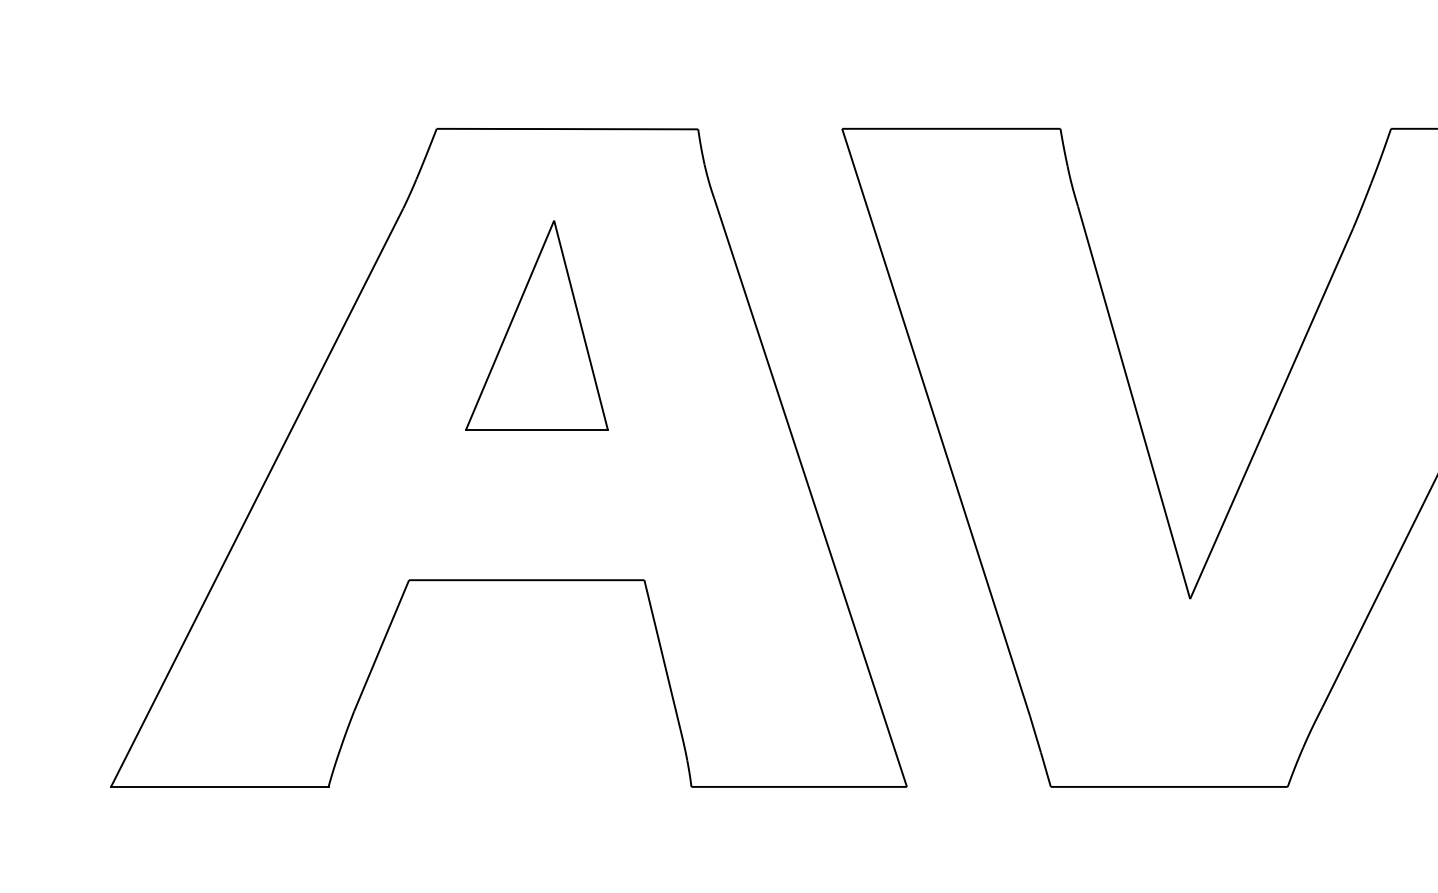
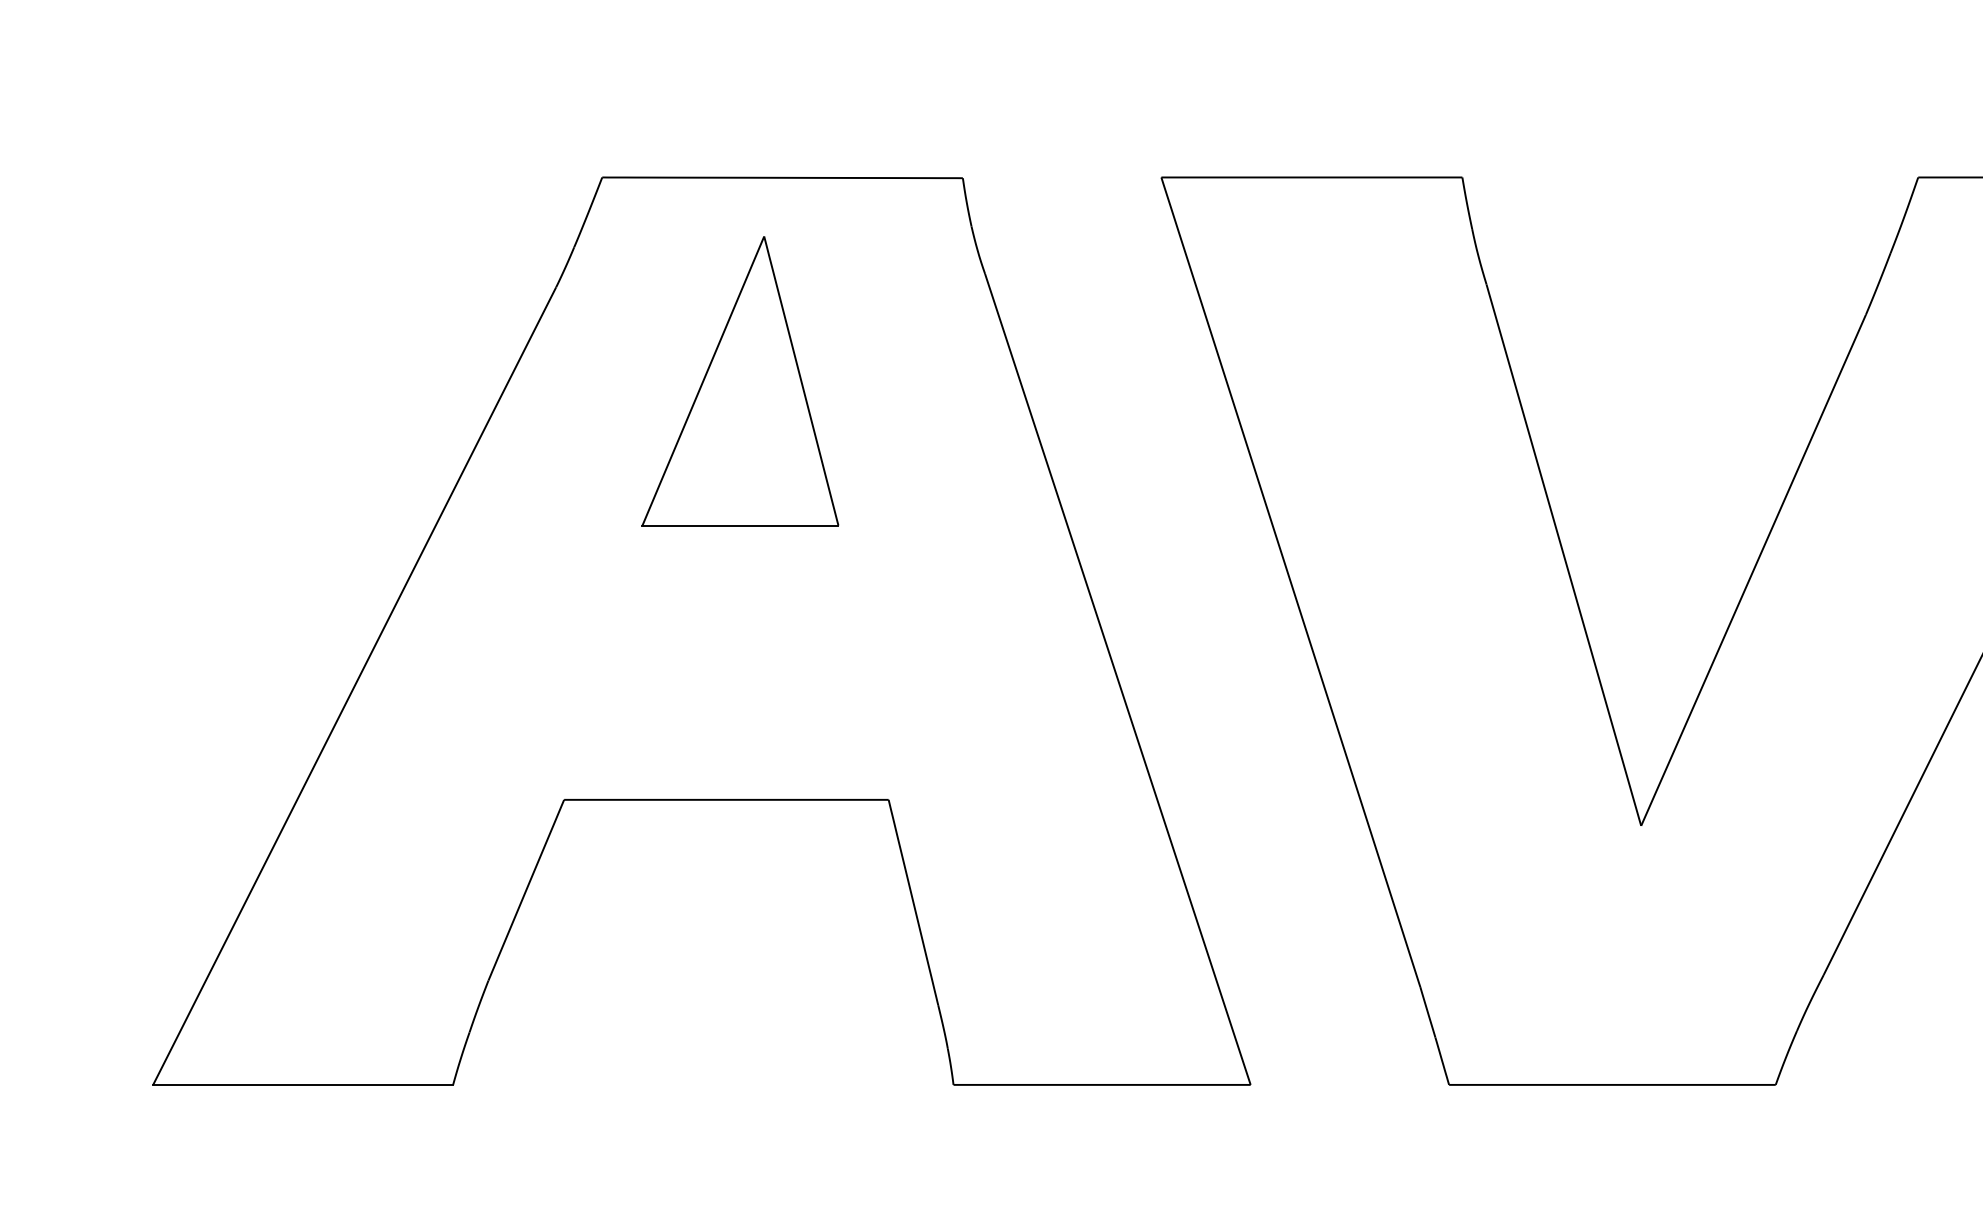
part: (536, 325) -> (739, 381), moved

